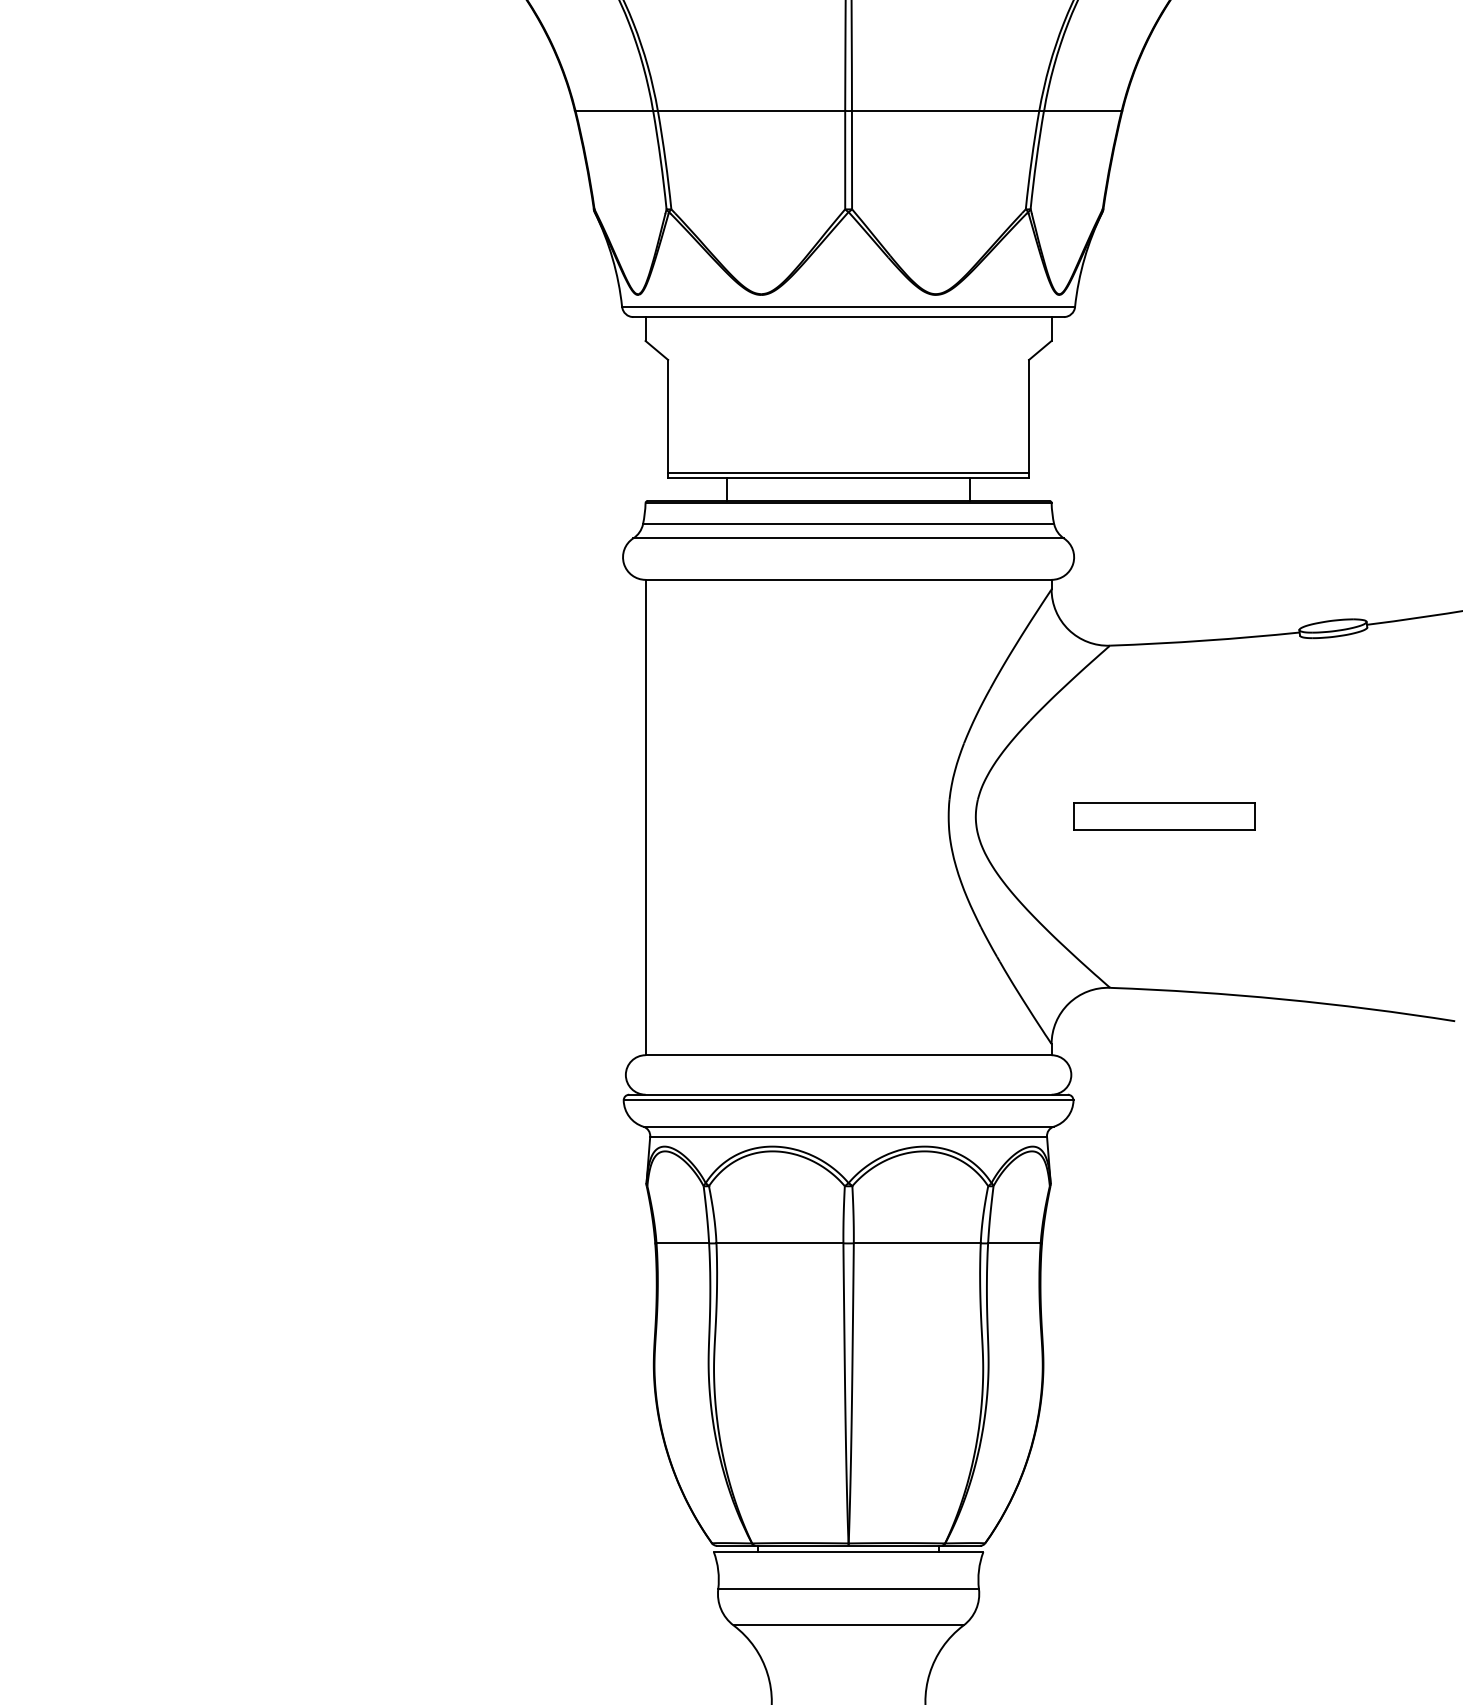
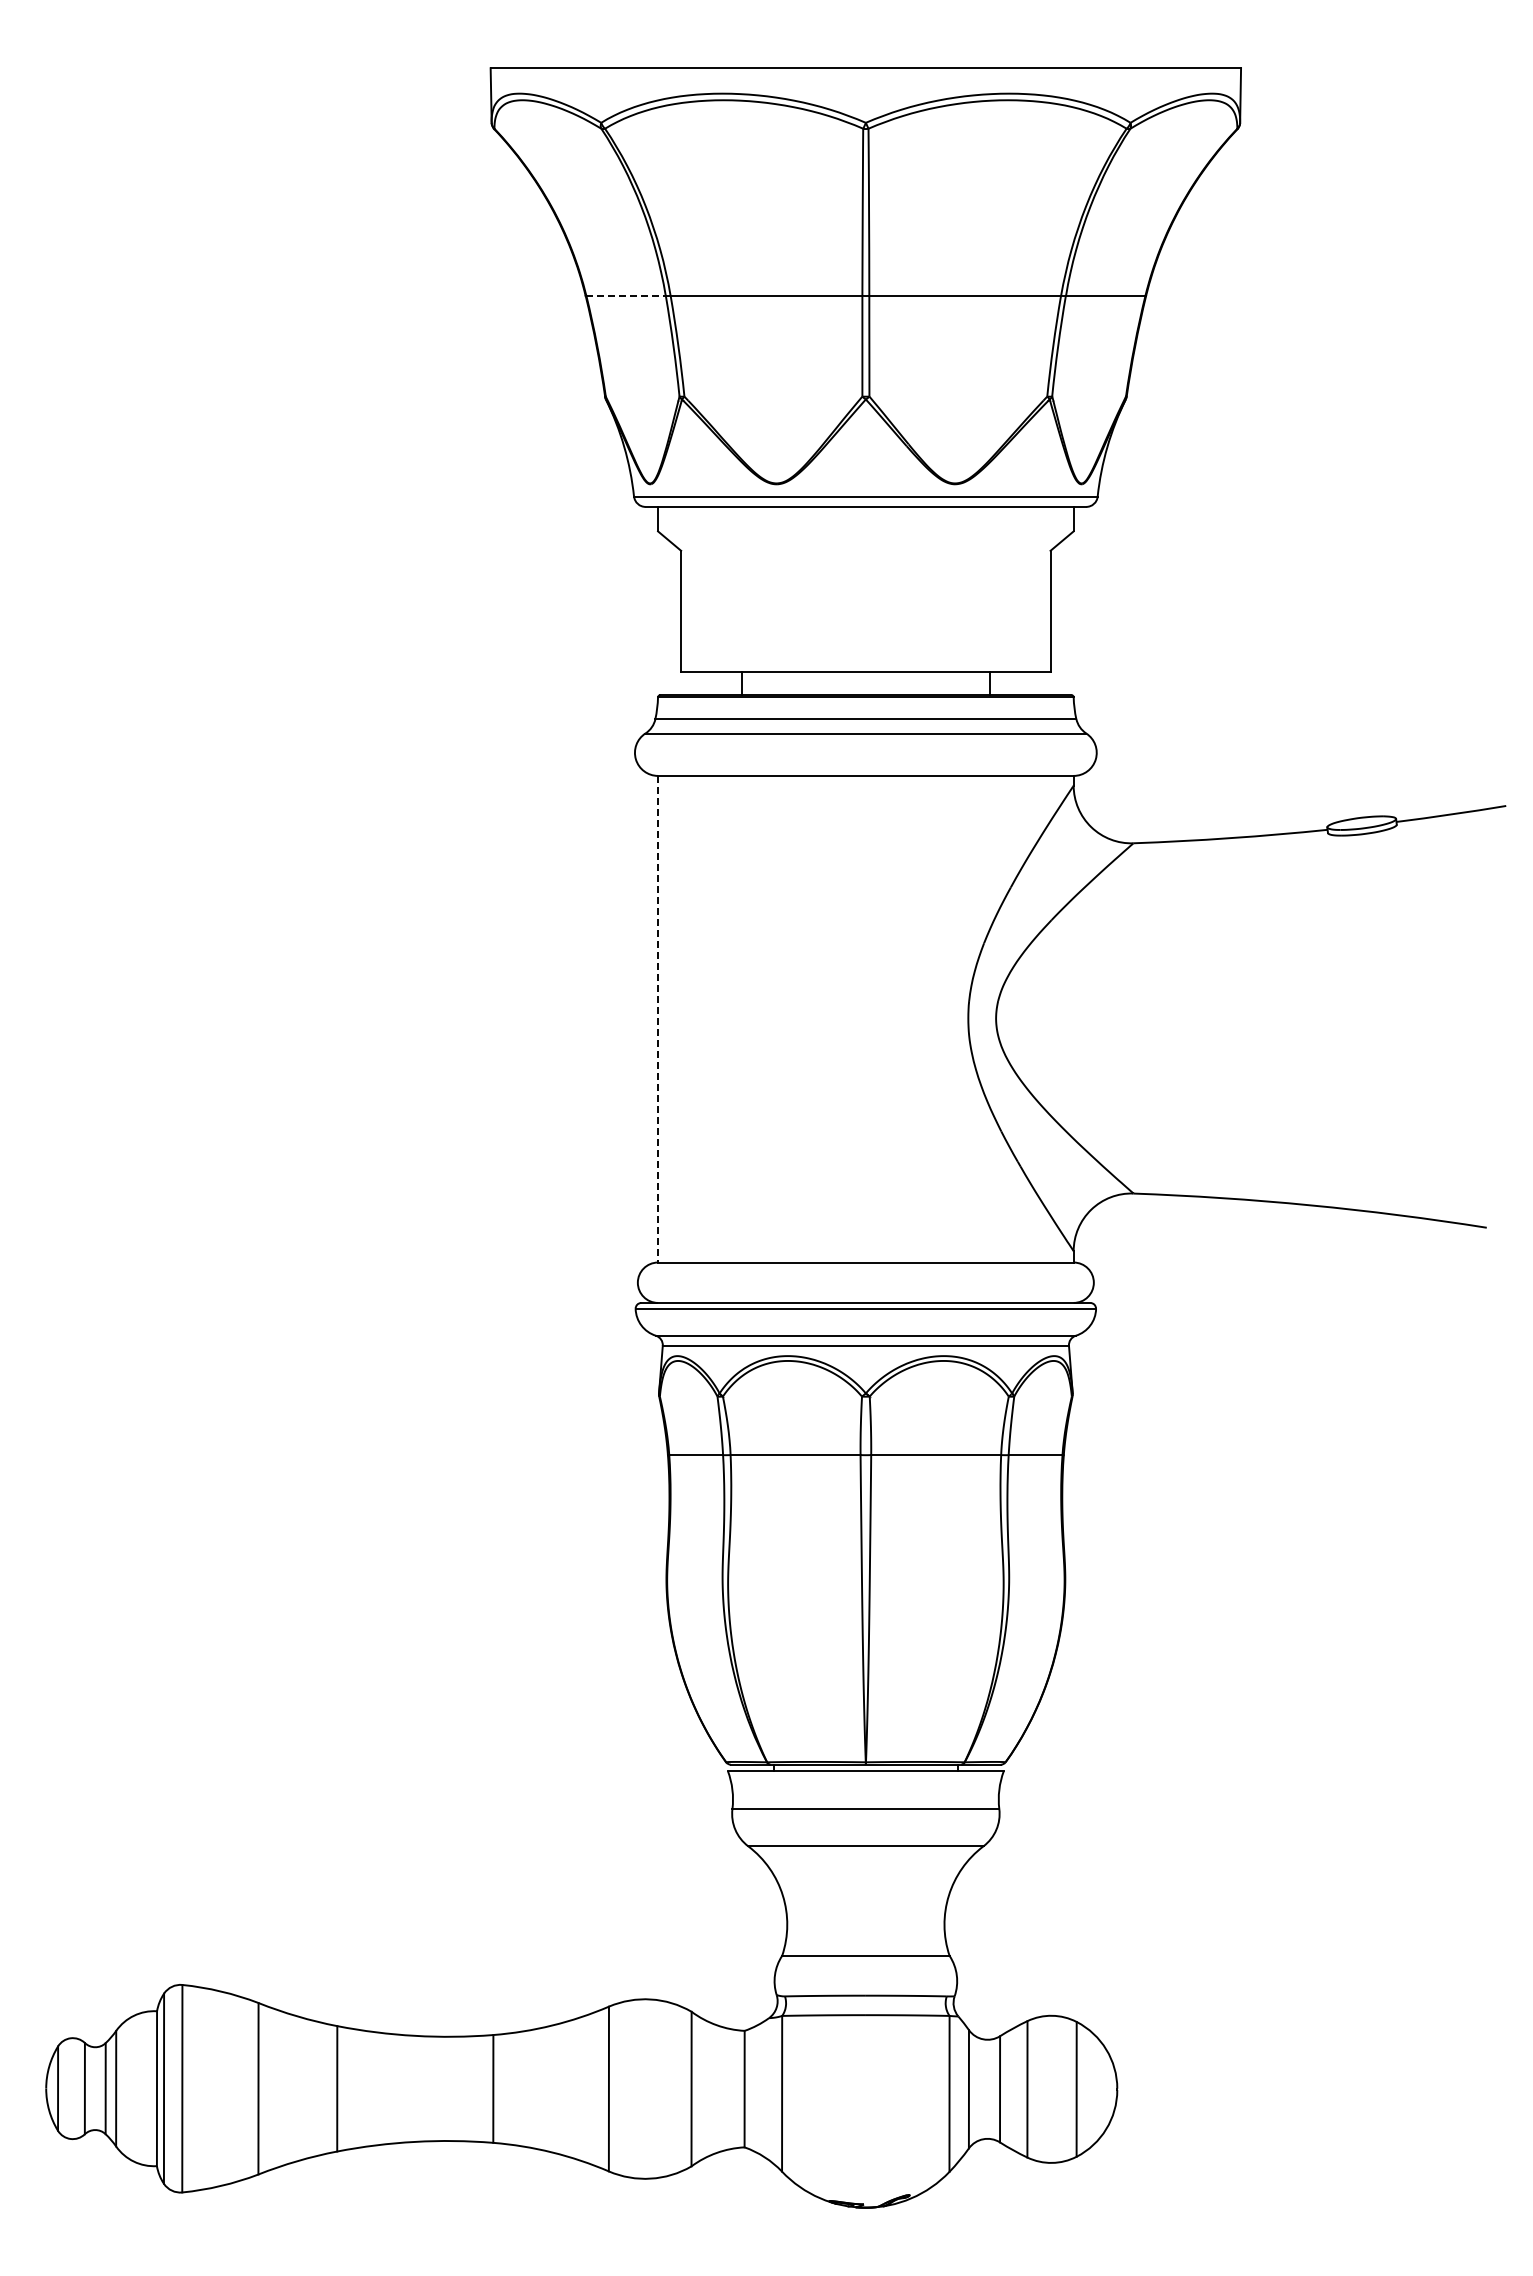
line: (614, 110) -> (626, 295), solid -> dashed
line: (848, 472) -> (865, 666), removed
part: (1163, 816) -> (1188, 1018), removed
line: (646, 817) -> (658, 1019), solid -> dashed

